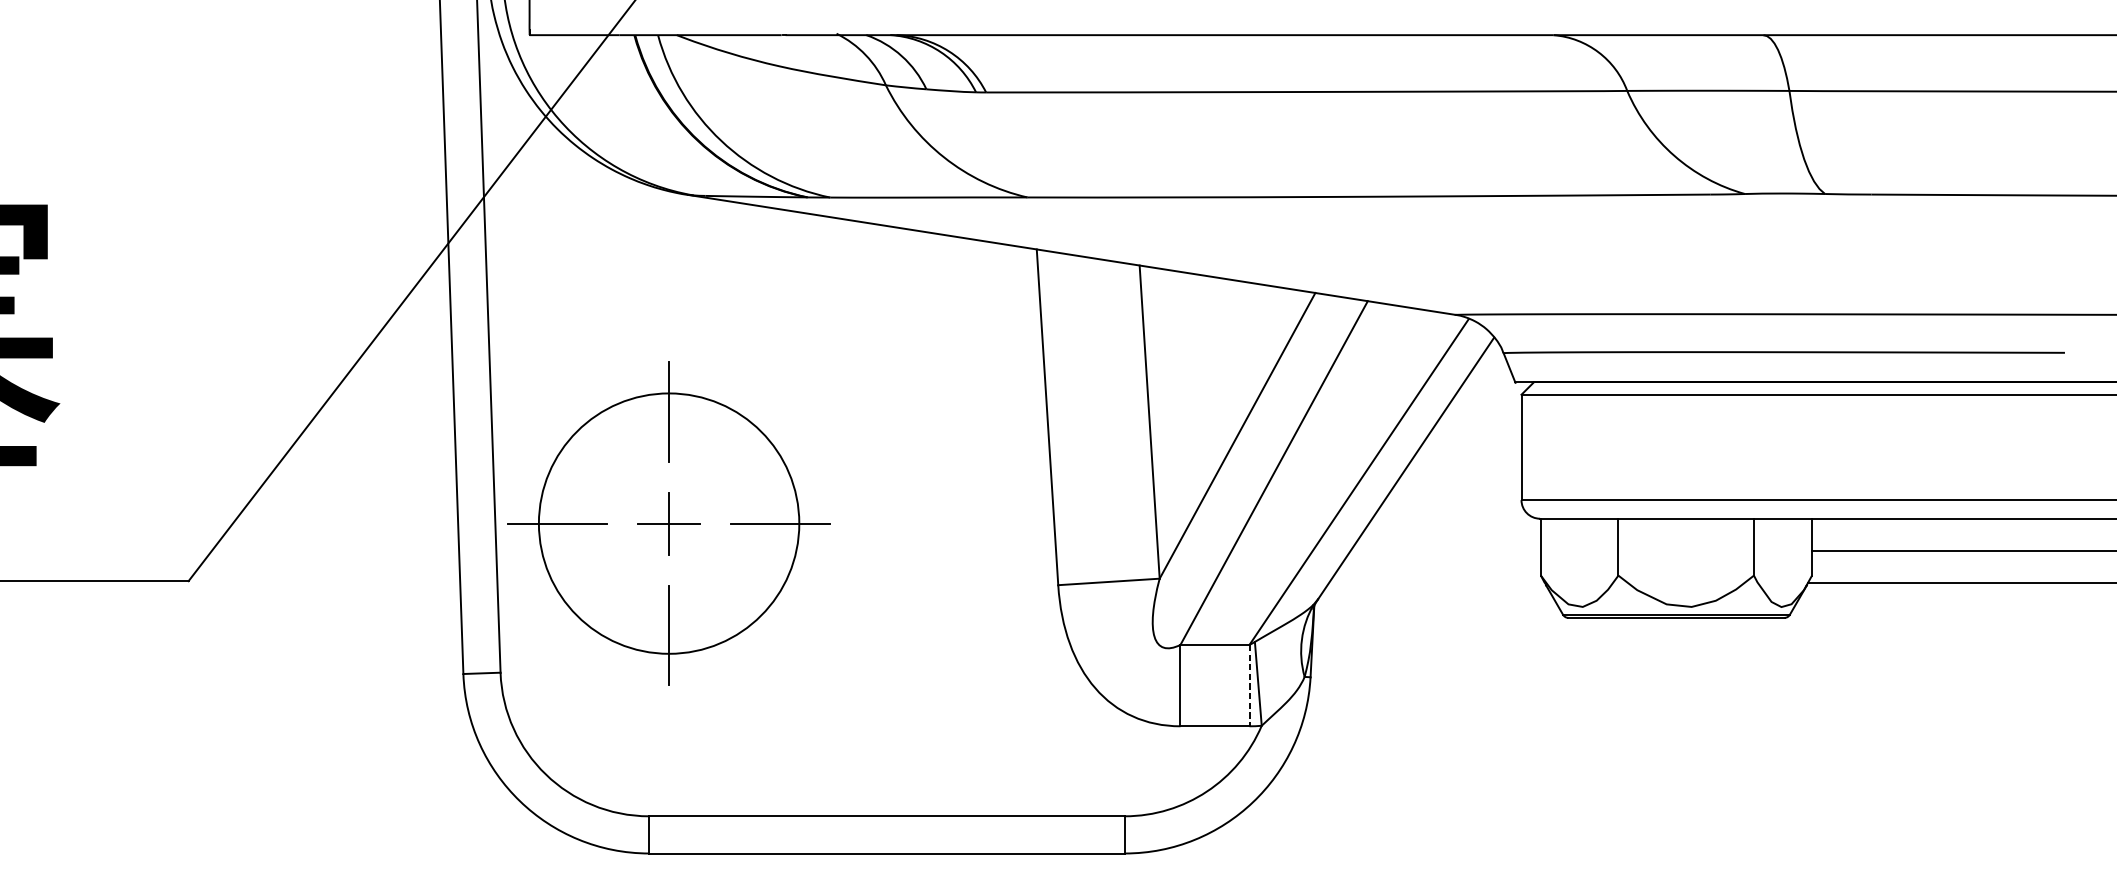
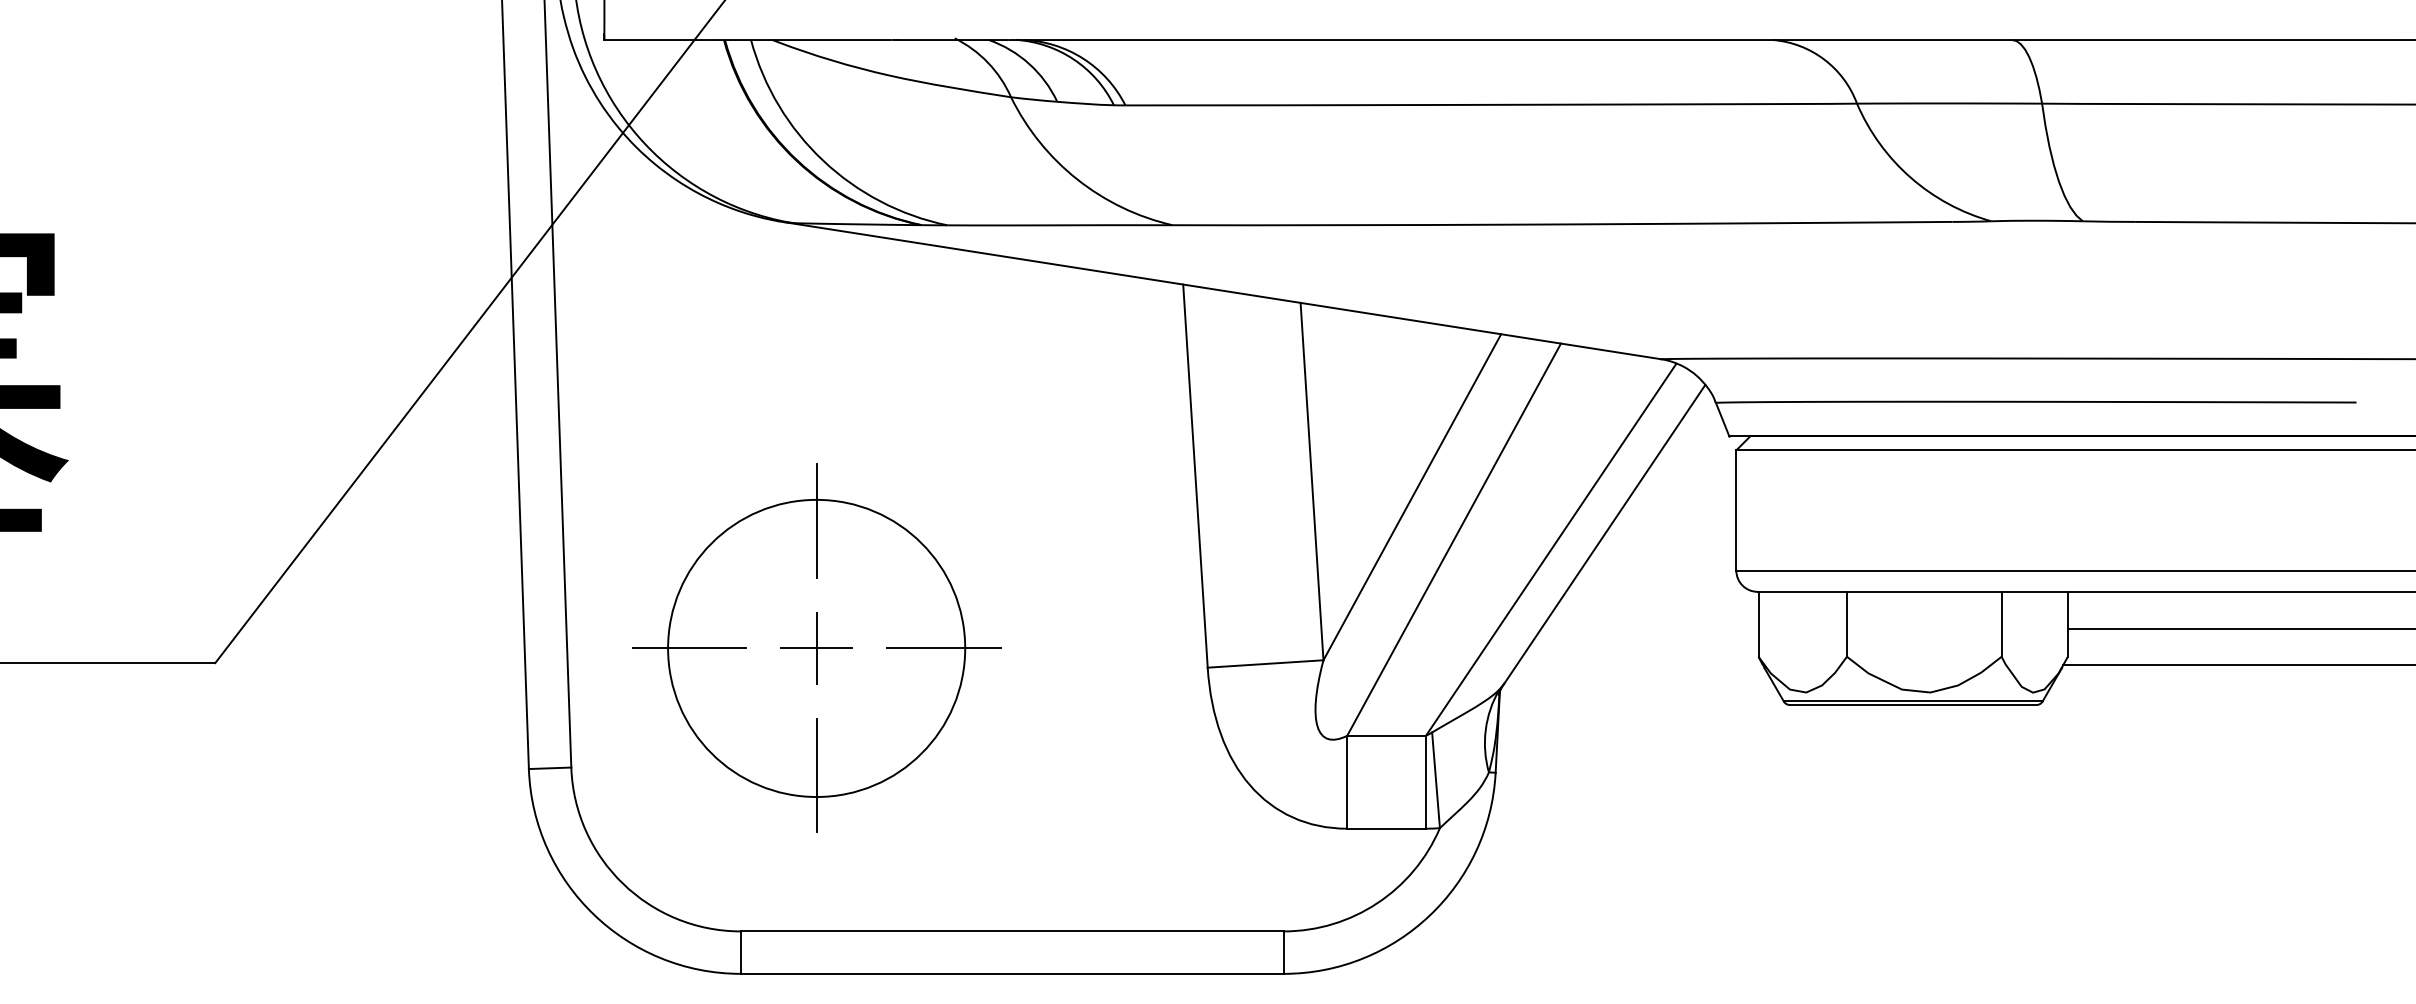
part: (668, 522) -> (816, 647), moved
line: (1249, 685) -> (1425, 782), dashed -> solid

